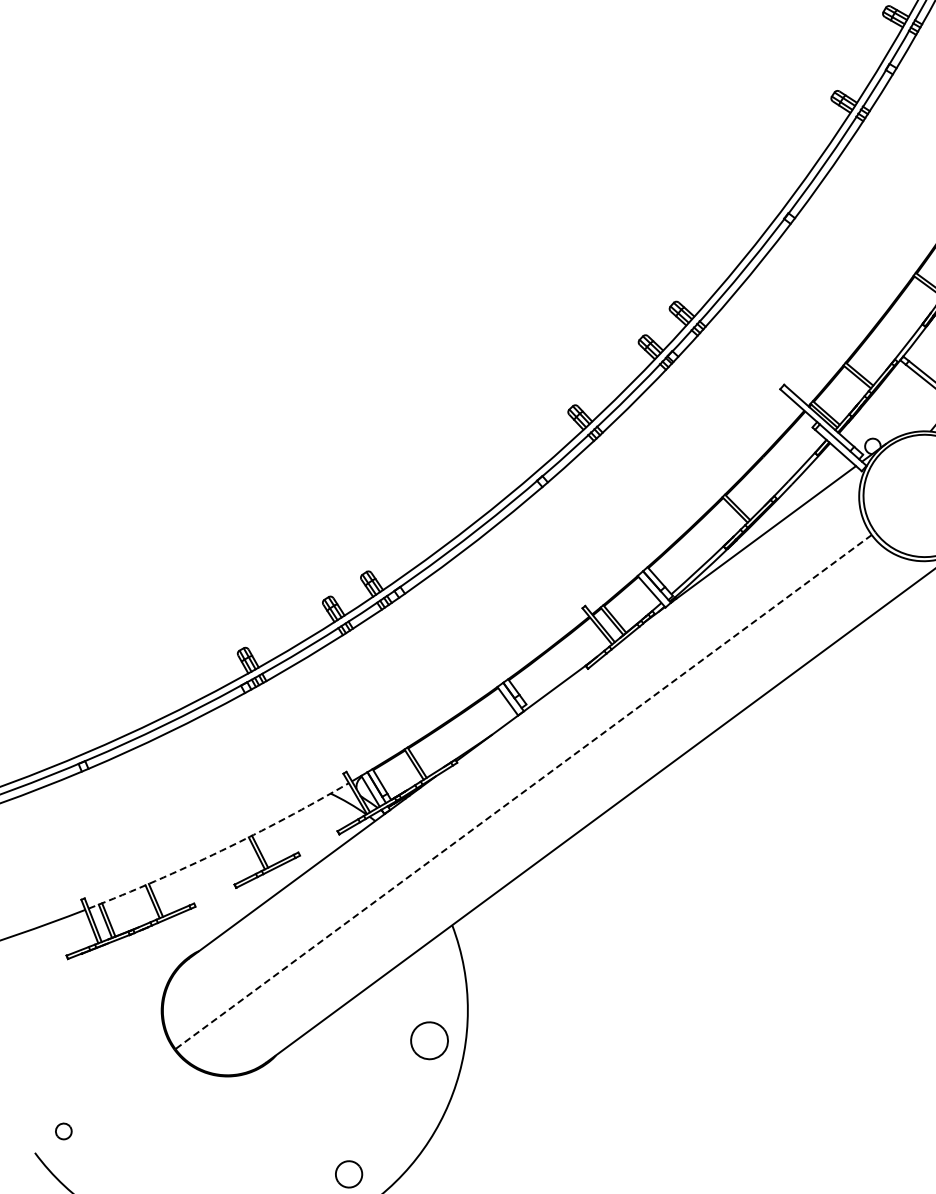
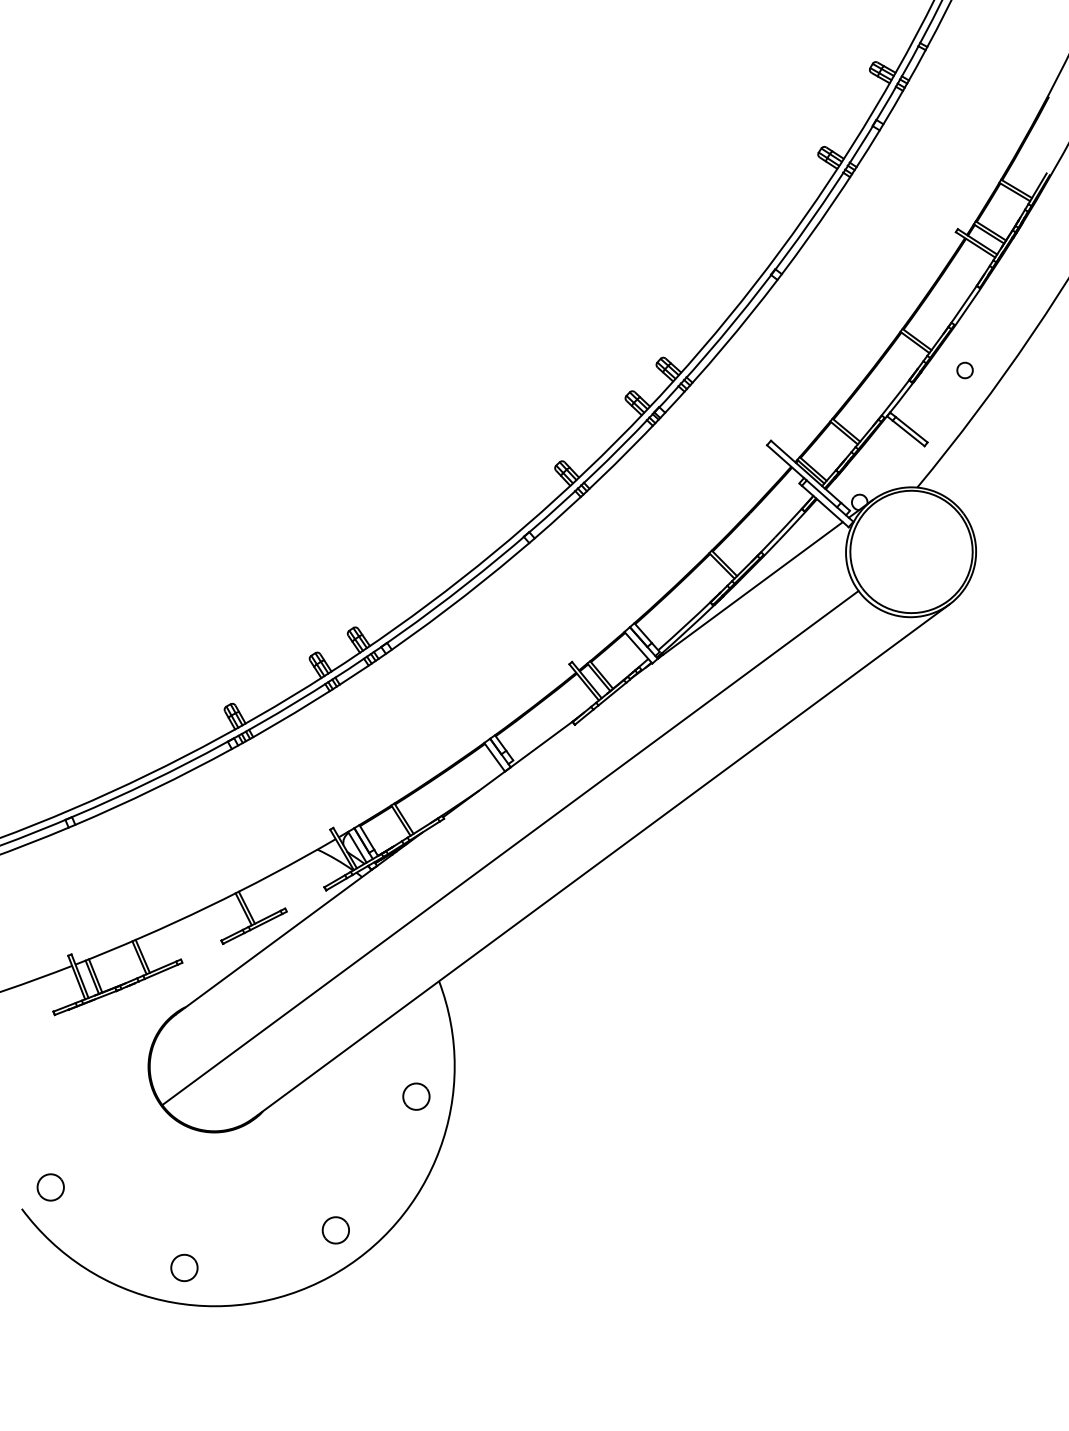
line: (523, 792) -> (510, 848), dashed -> solid
arc: (221, 850) -> (208, 906), dashed -> solid
part: (429, 1040) -> (416, 1096), size x0.71
part: (63, 1131) -> (50, 1187), size x1.67

